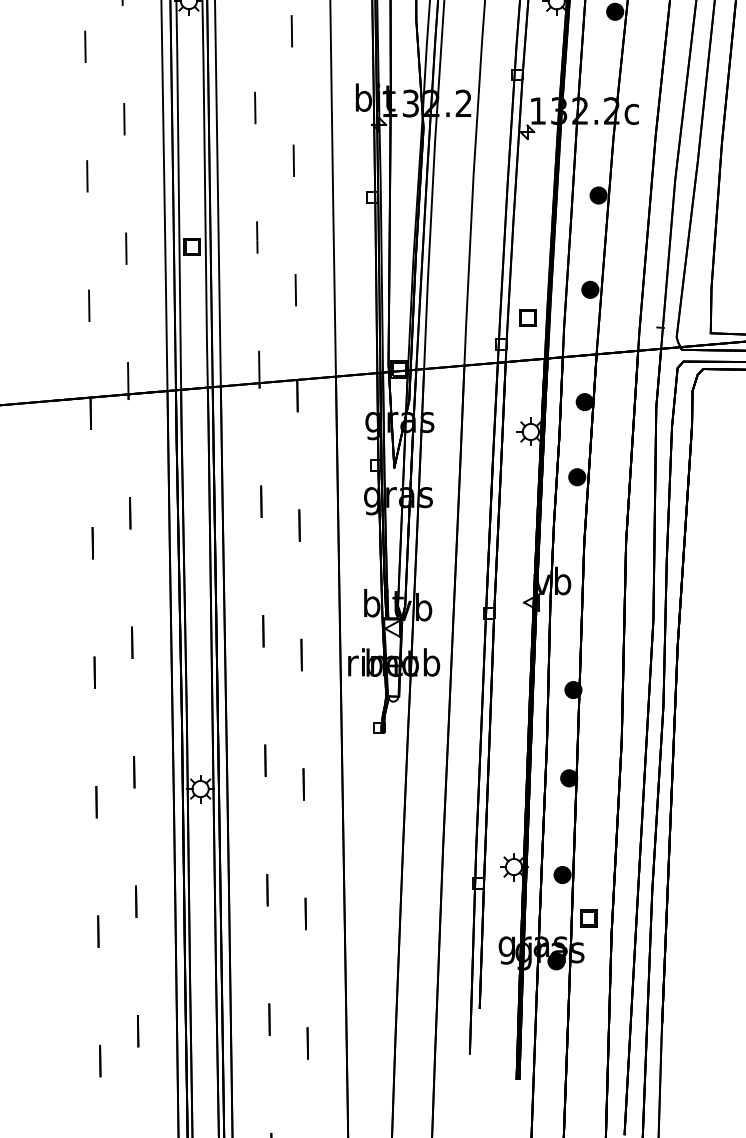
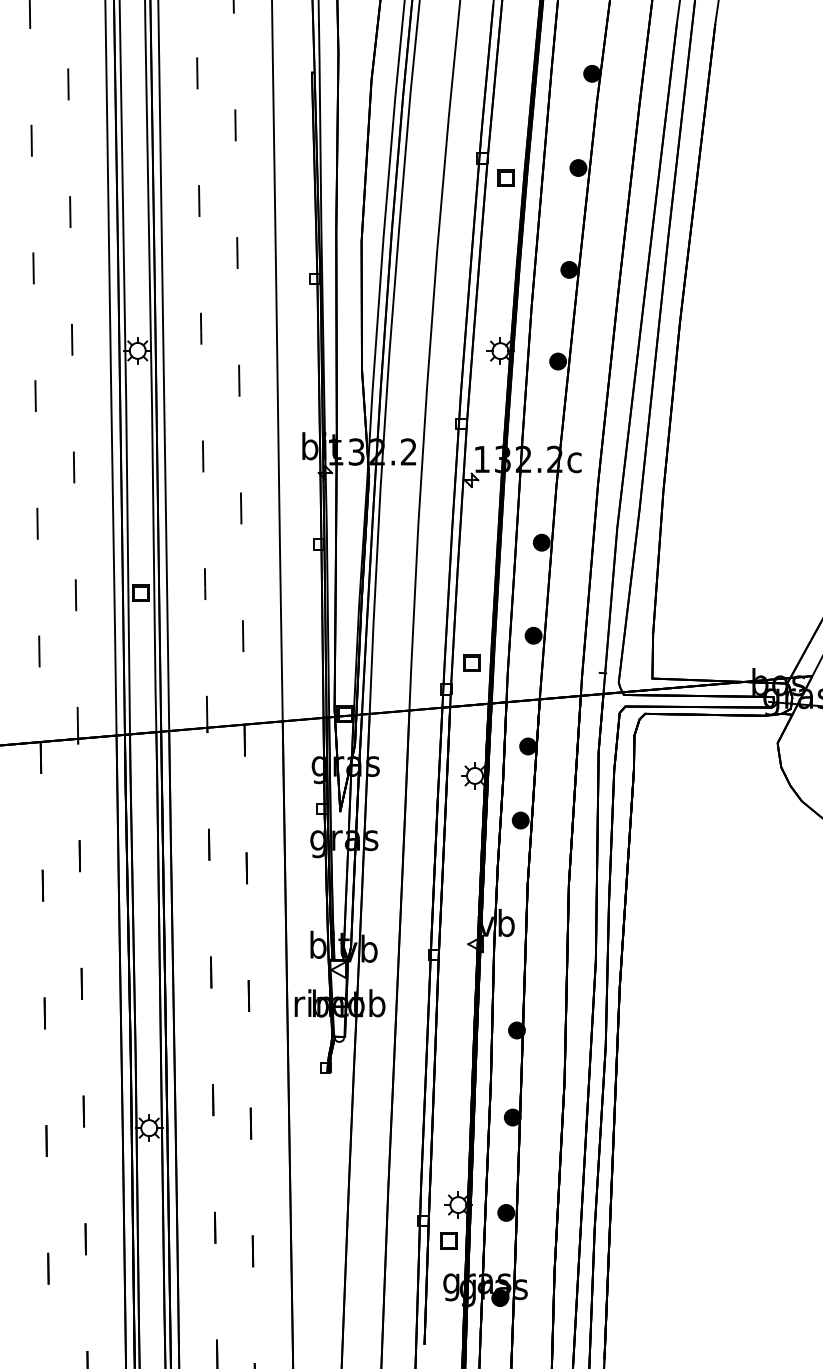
part: (588, 918) -> (448, 1240), moved

